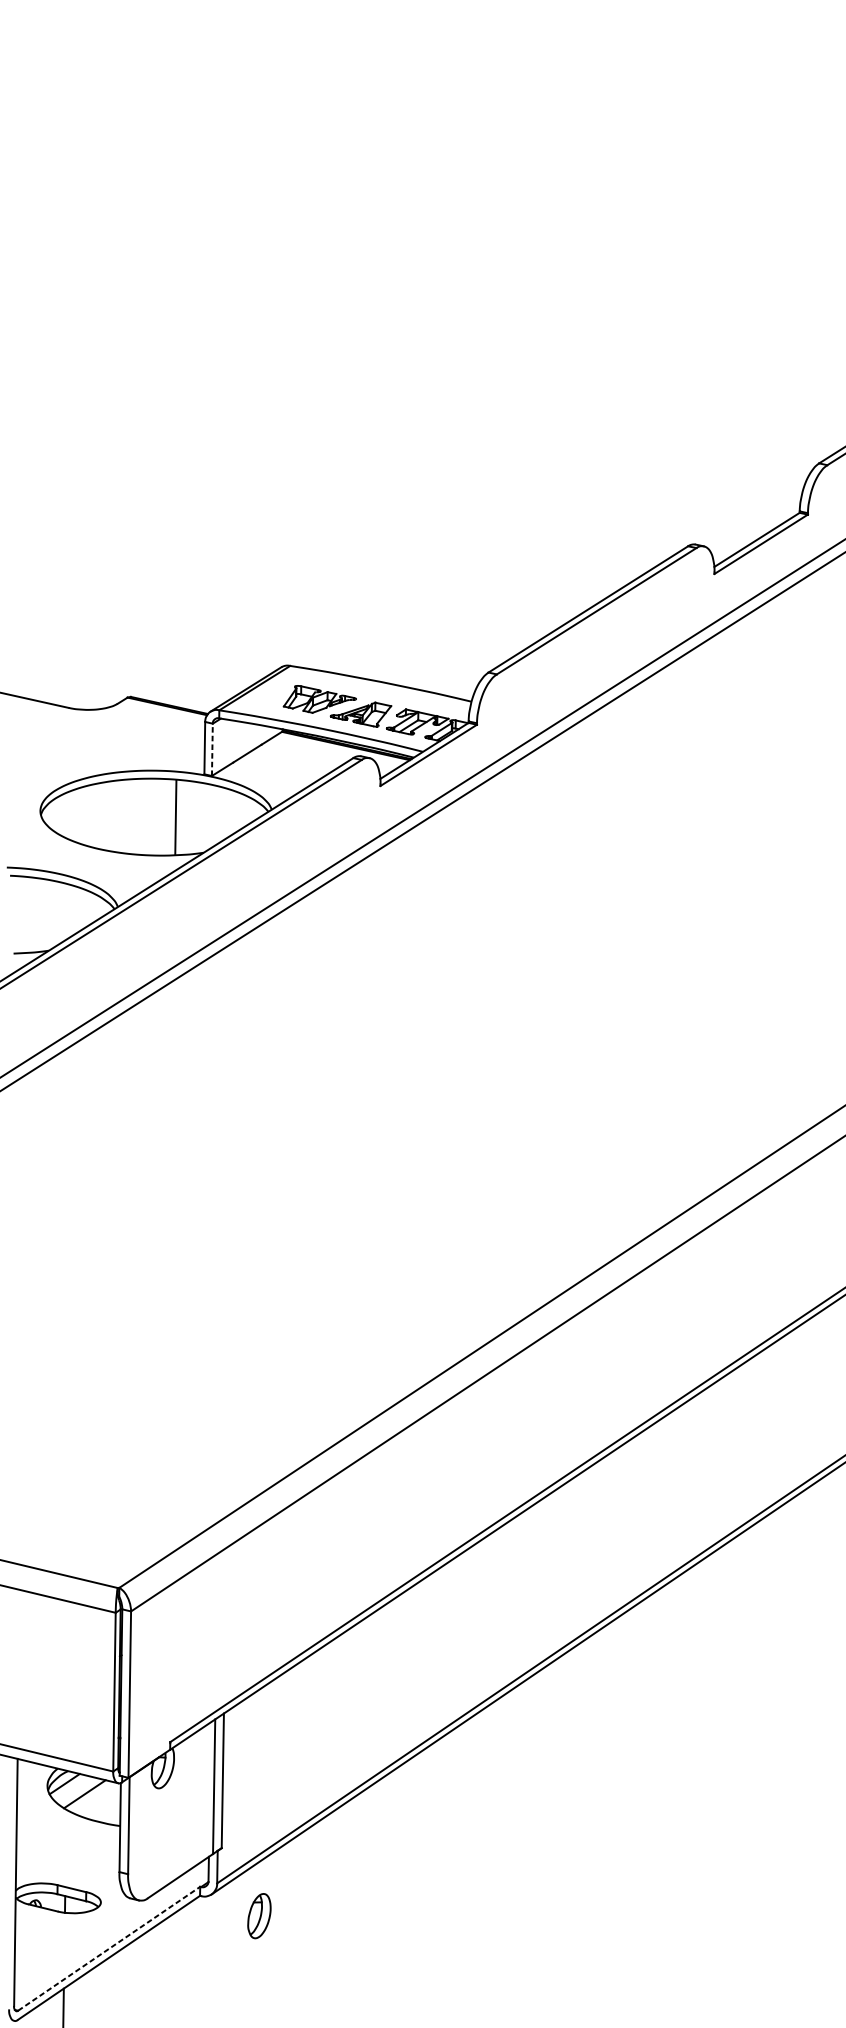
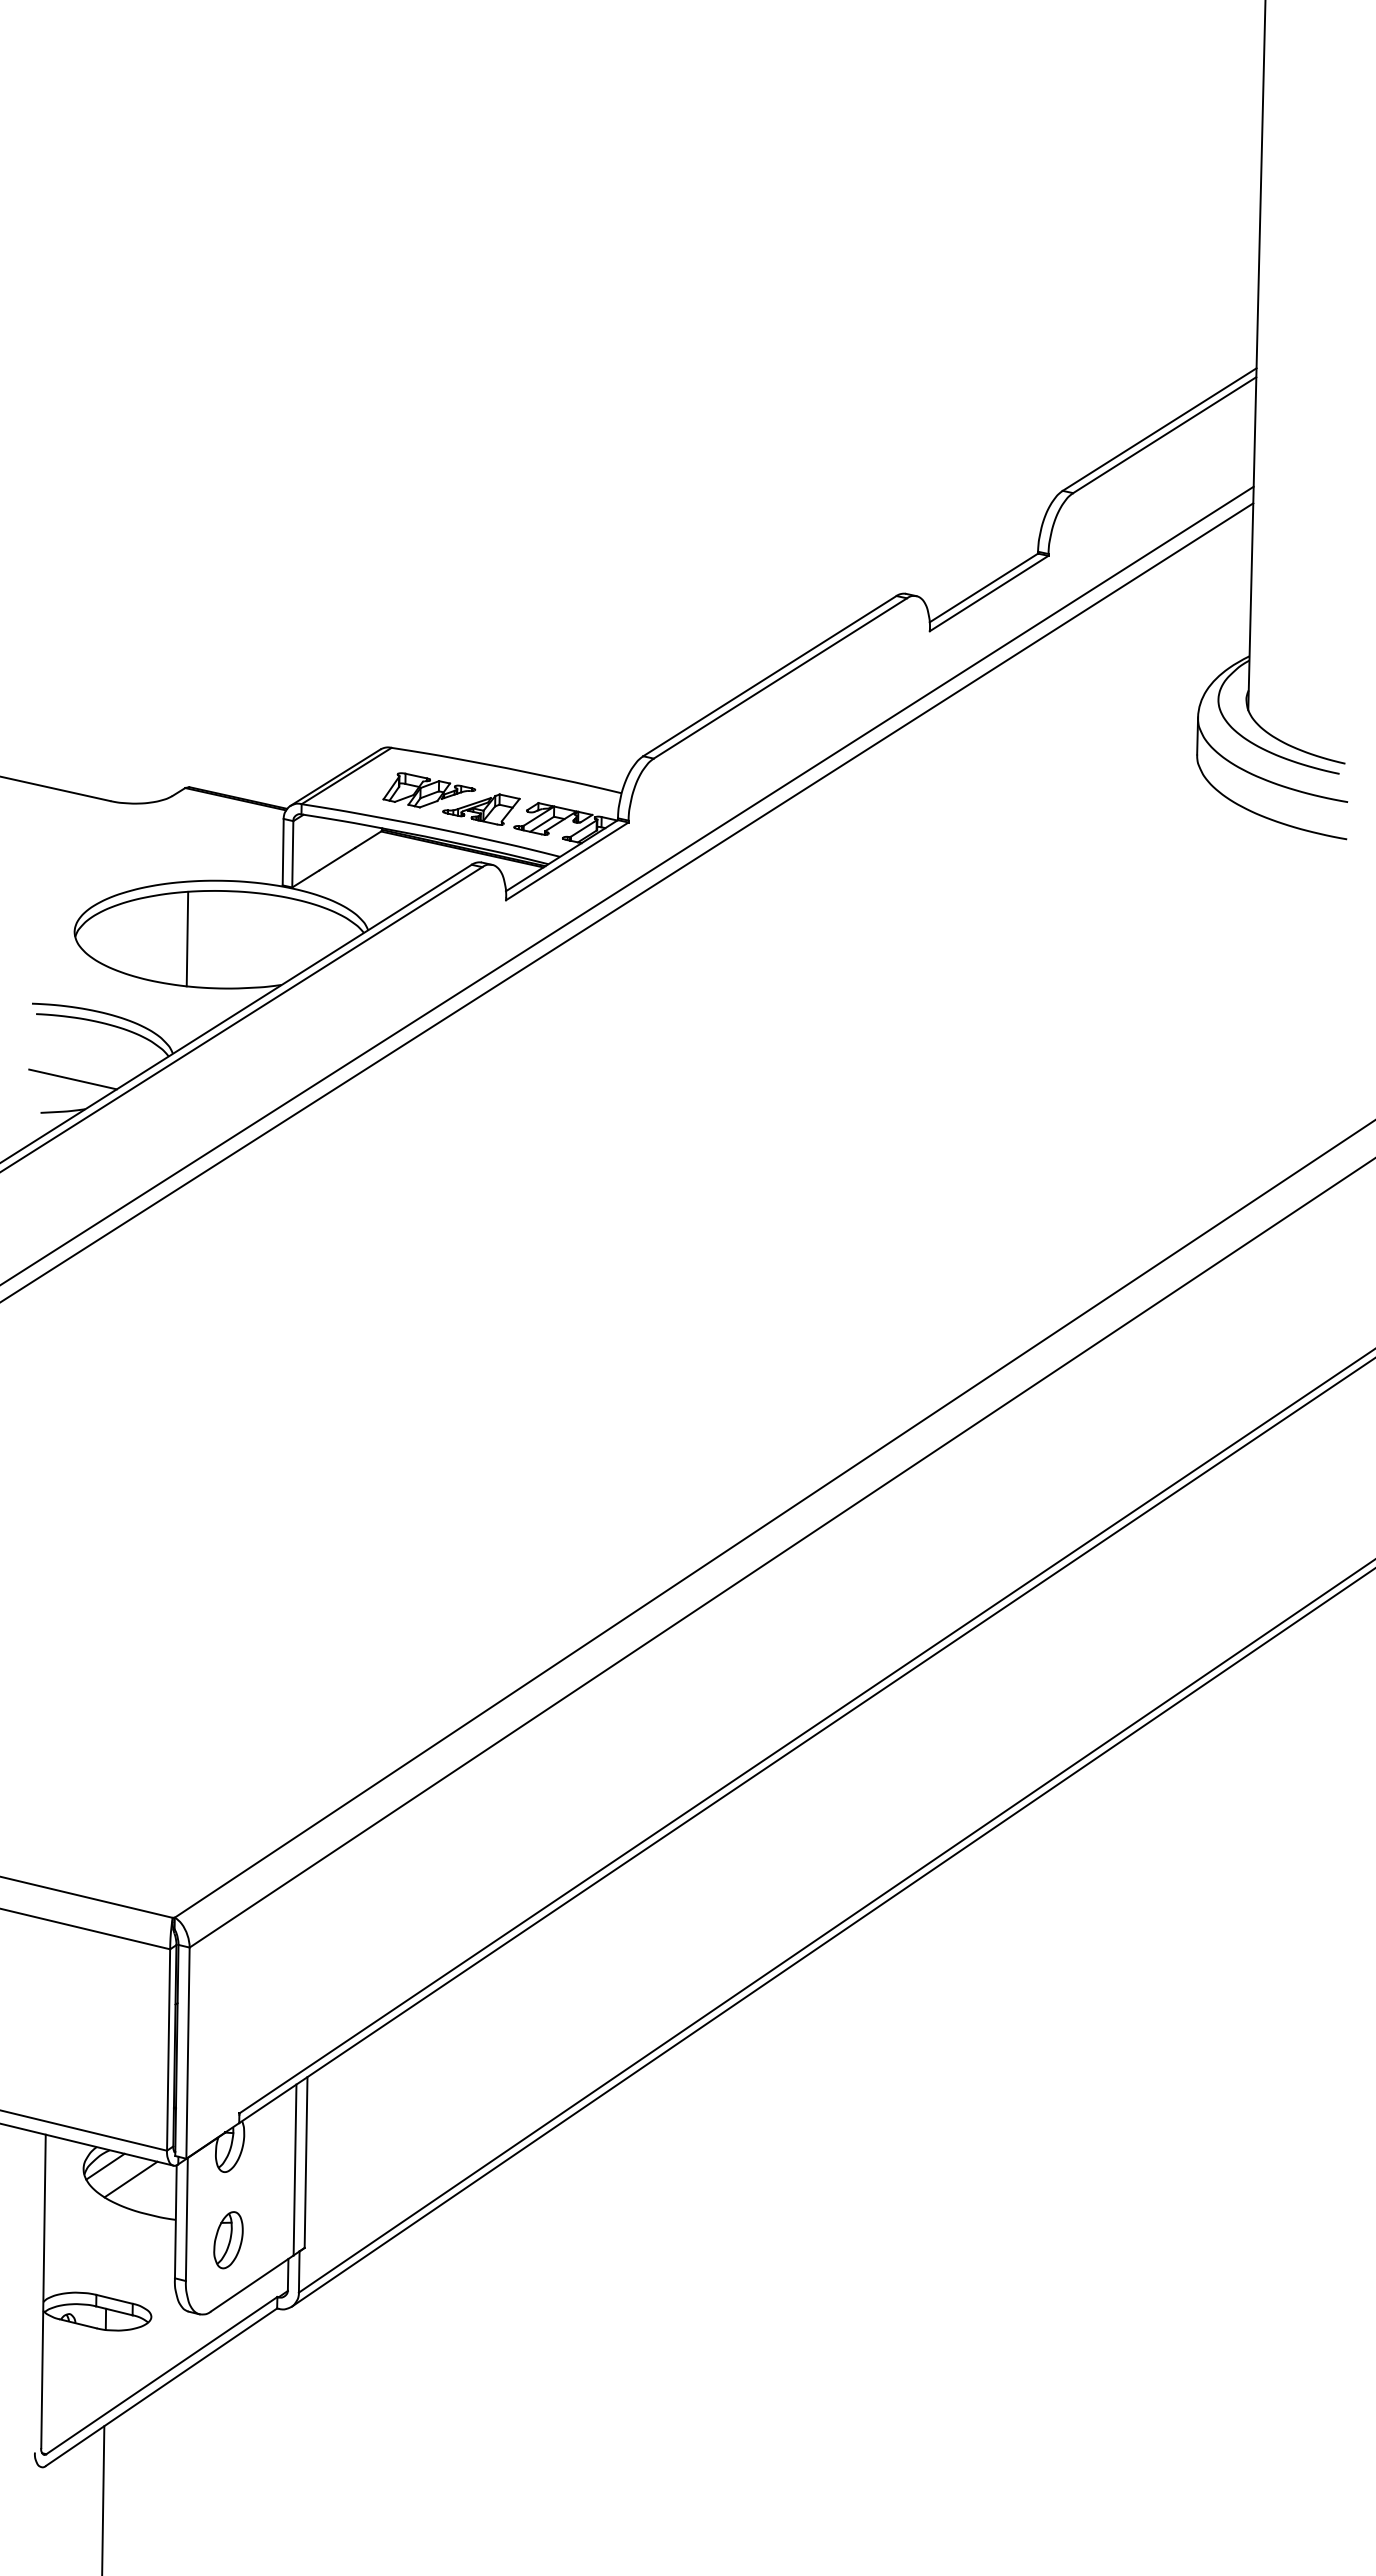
line: (212, 749) -> (292, 853), dashed -> solid
line: (175, 816) -> (187, 938), moved
line: (38, 927) -> (72, 1079), added
part: (259, 1916) -> (228, 2240), moved
line: (108, 1948) -> (161, 2375), dashed -> solid

